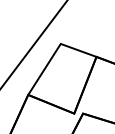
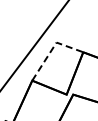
line: (55, 53) -> (52, 49), solid -> dashed

